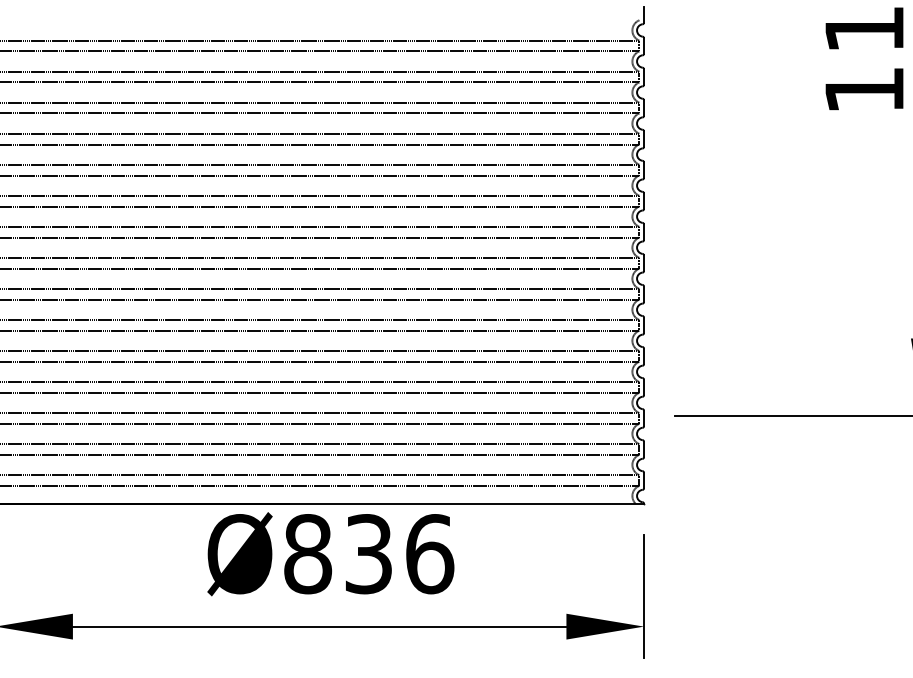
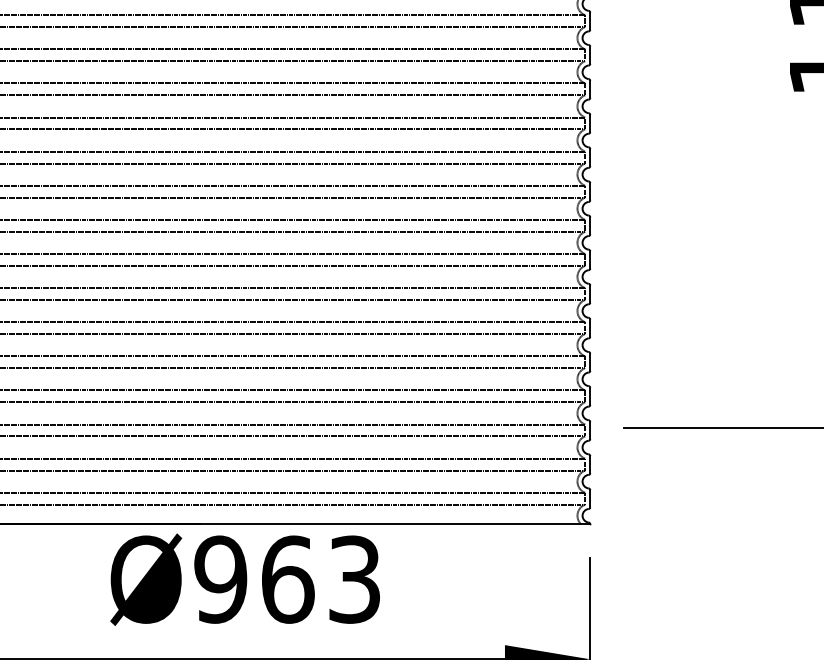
text: (368, 554) -> (287, 580), Ø836 -> Ø963

